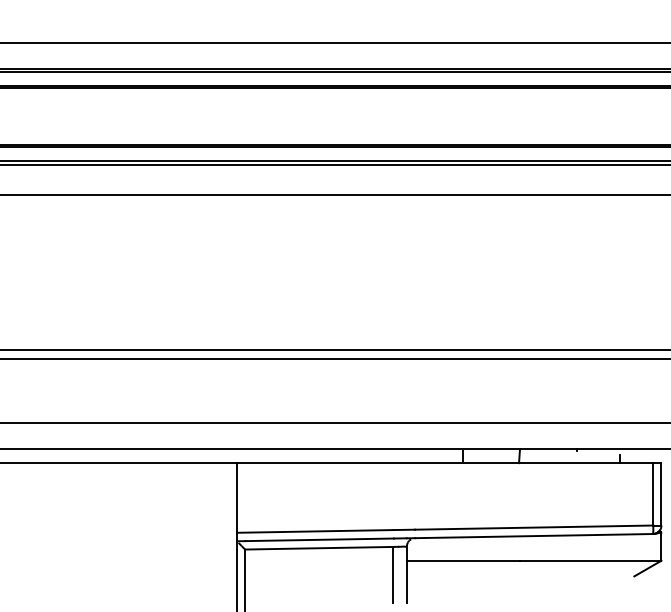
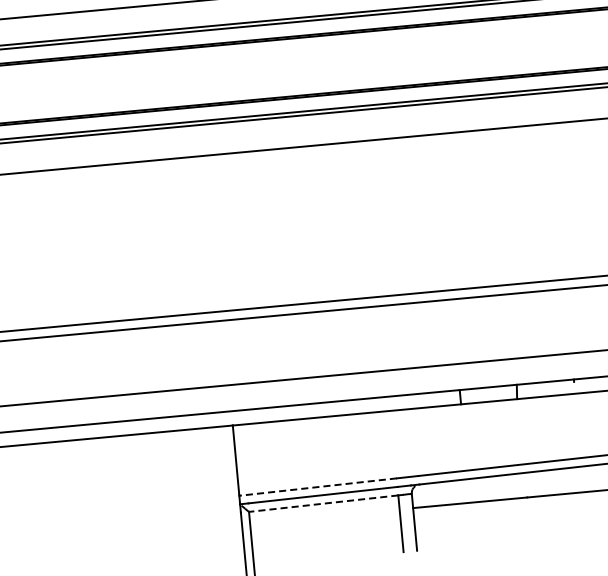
line: (314, 531) -> (317, 487), solid -> dashed
line: (318, 548) -> (322, 504), solid -> dashed

